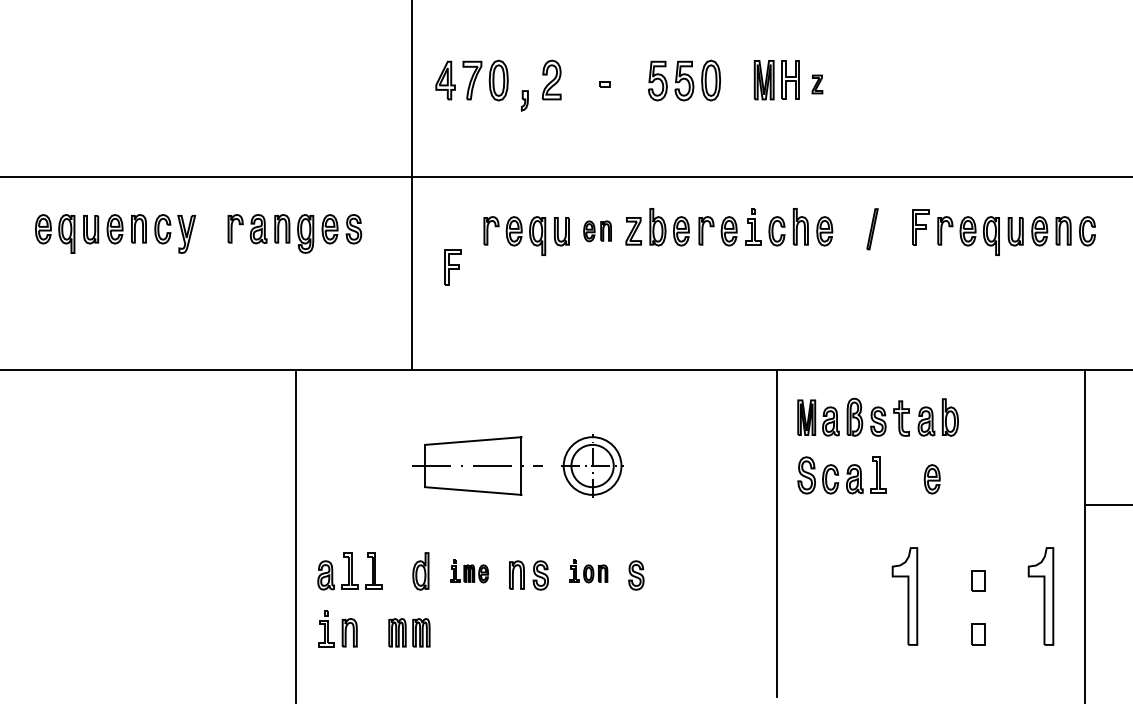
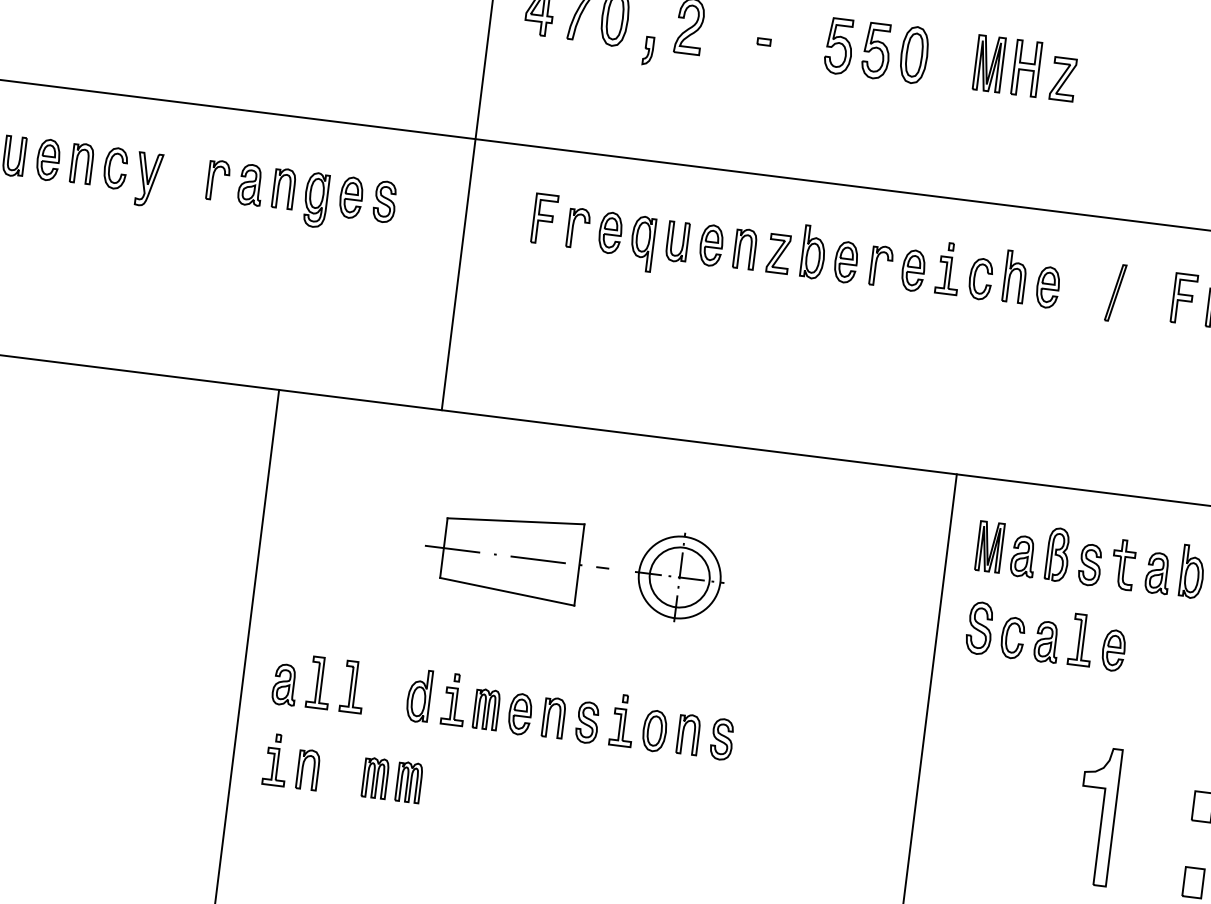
part: (817, 84) -> (1063, 79), size x1.67
part: (597, 231) -> (727, 247), size x1.43
part: (452, 267) -> (543, 219), moved
part: (931, 479) -> (1112, 650), moved
part: (469, 571) -> (487, 704), size x1.67
part: (588, 571) -> (655, 725), size x1.67

